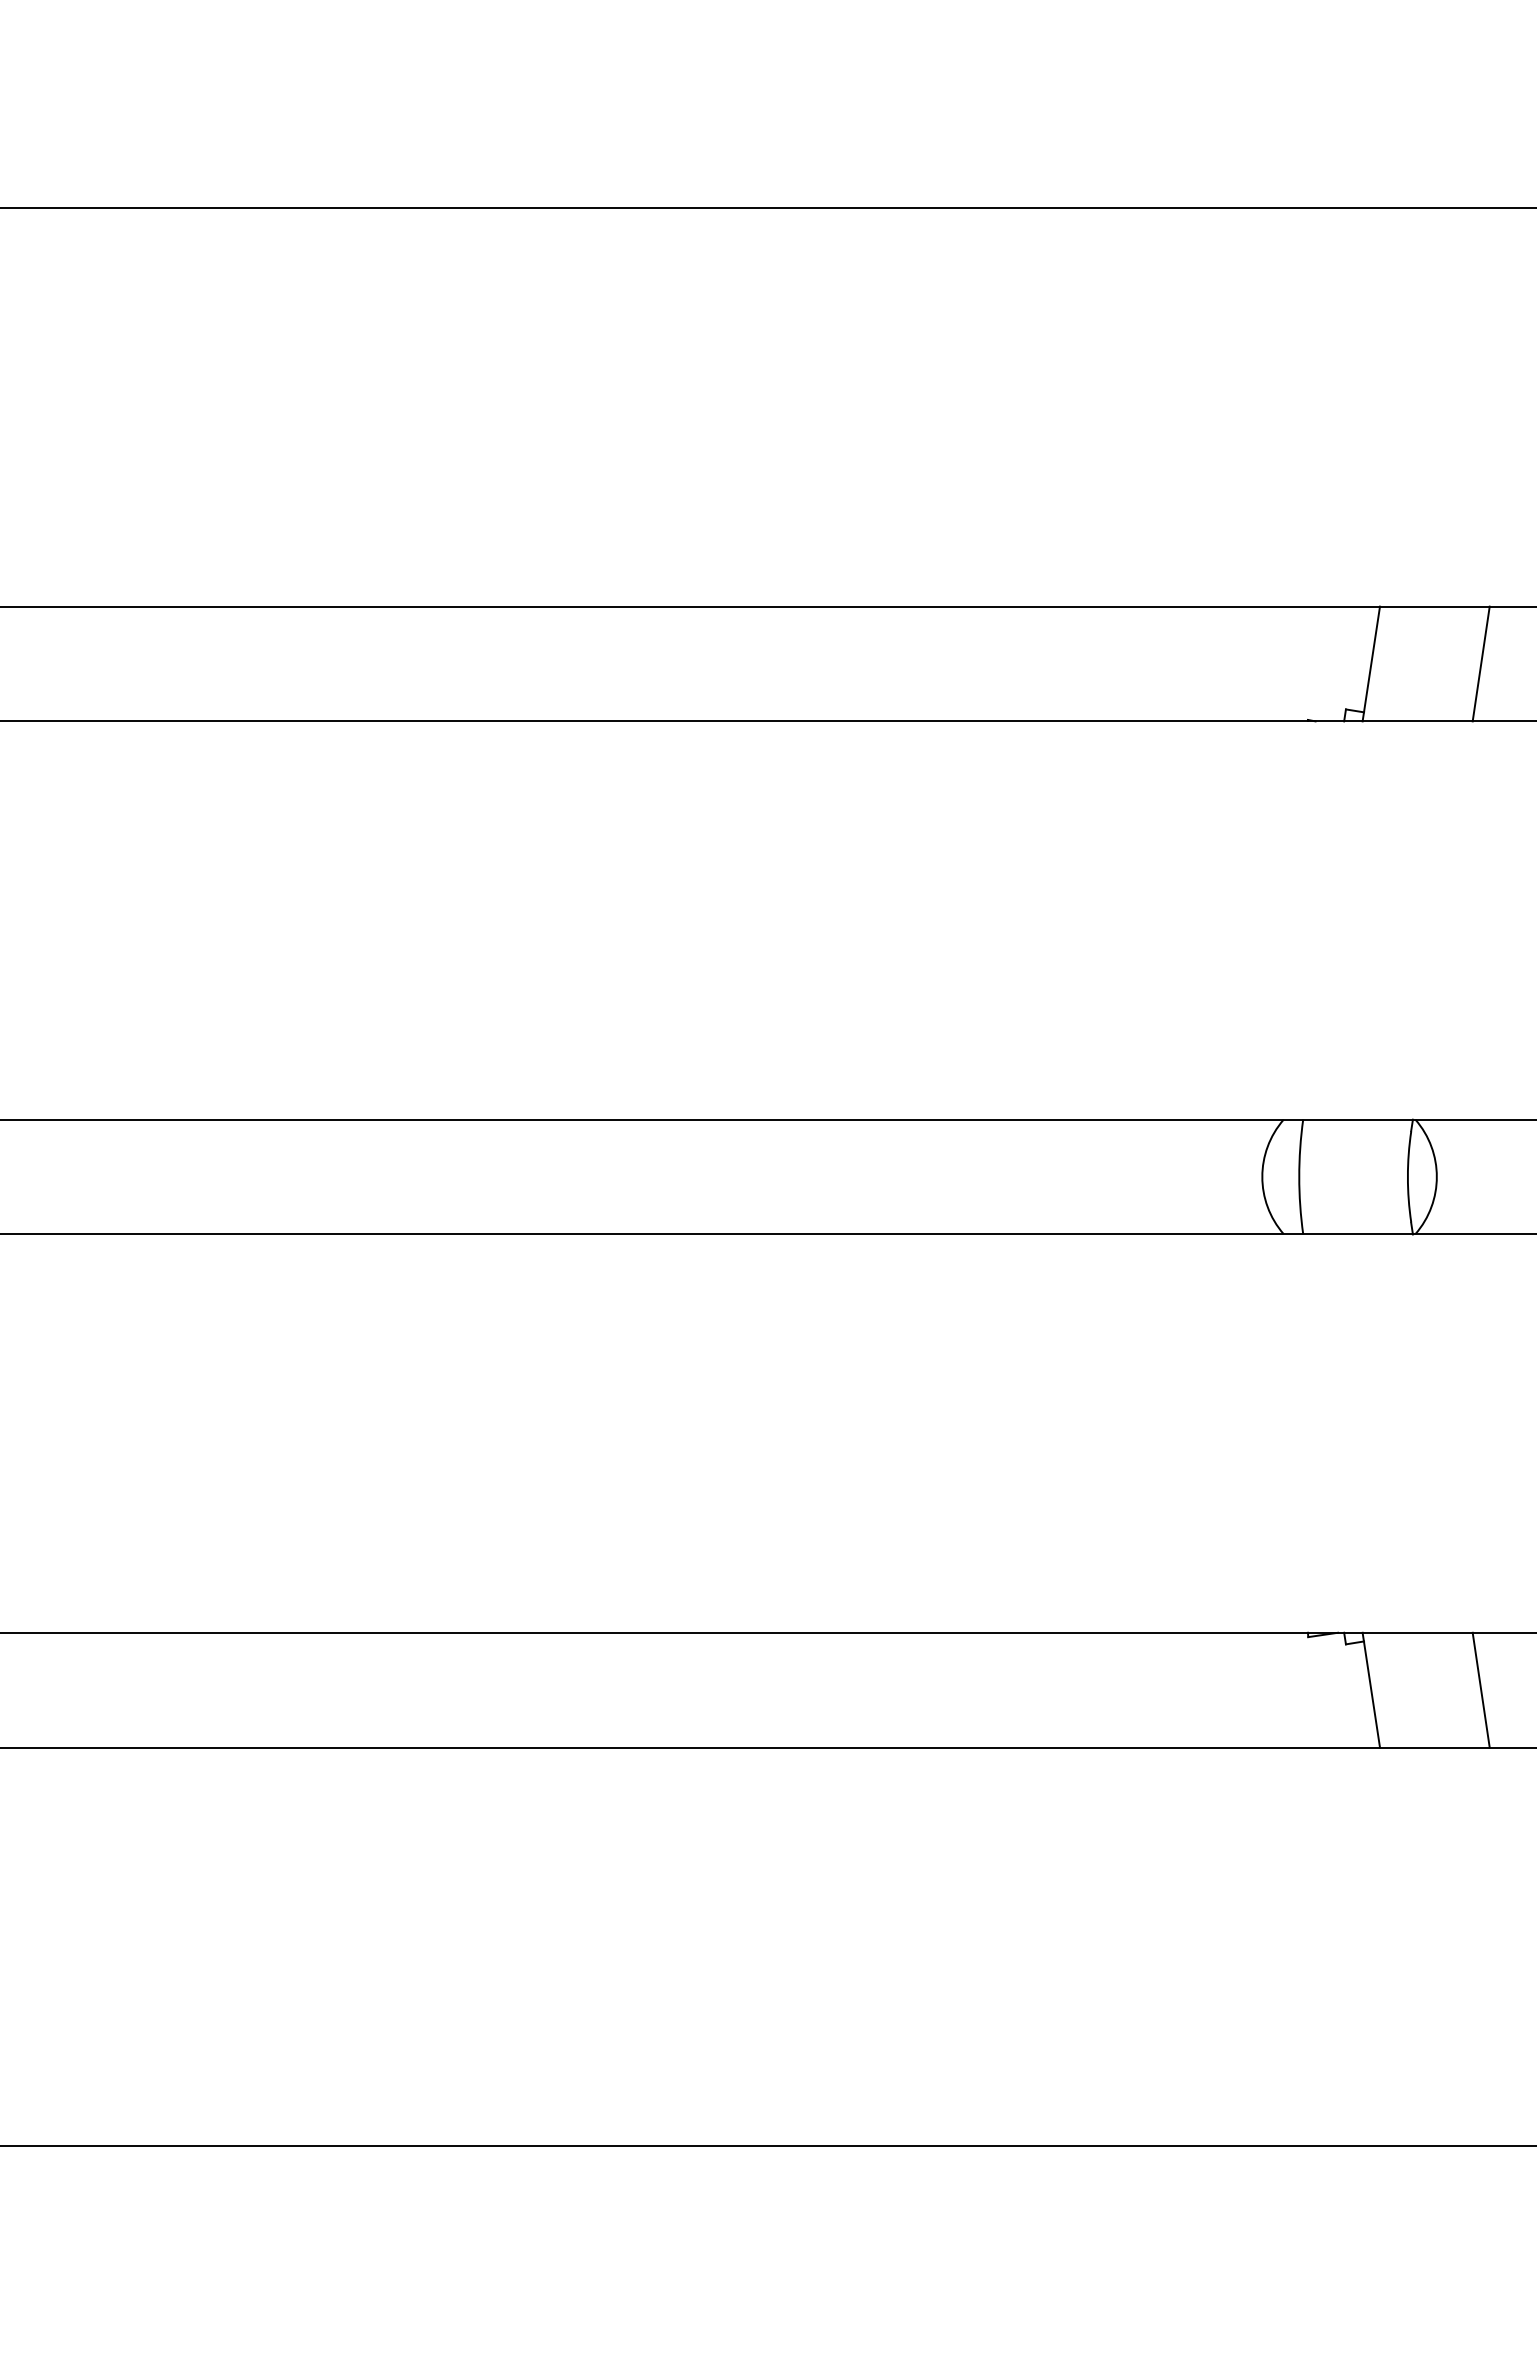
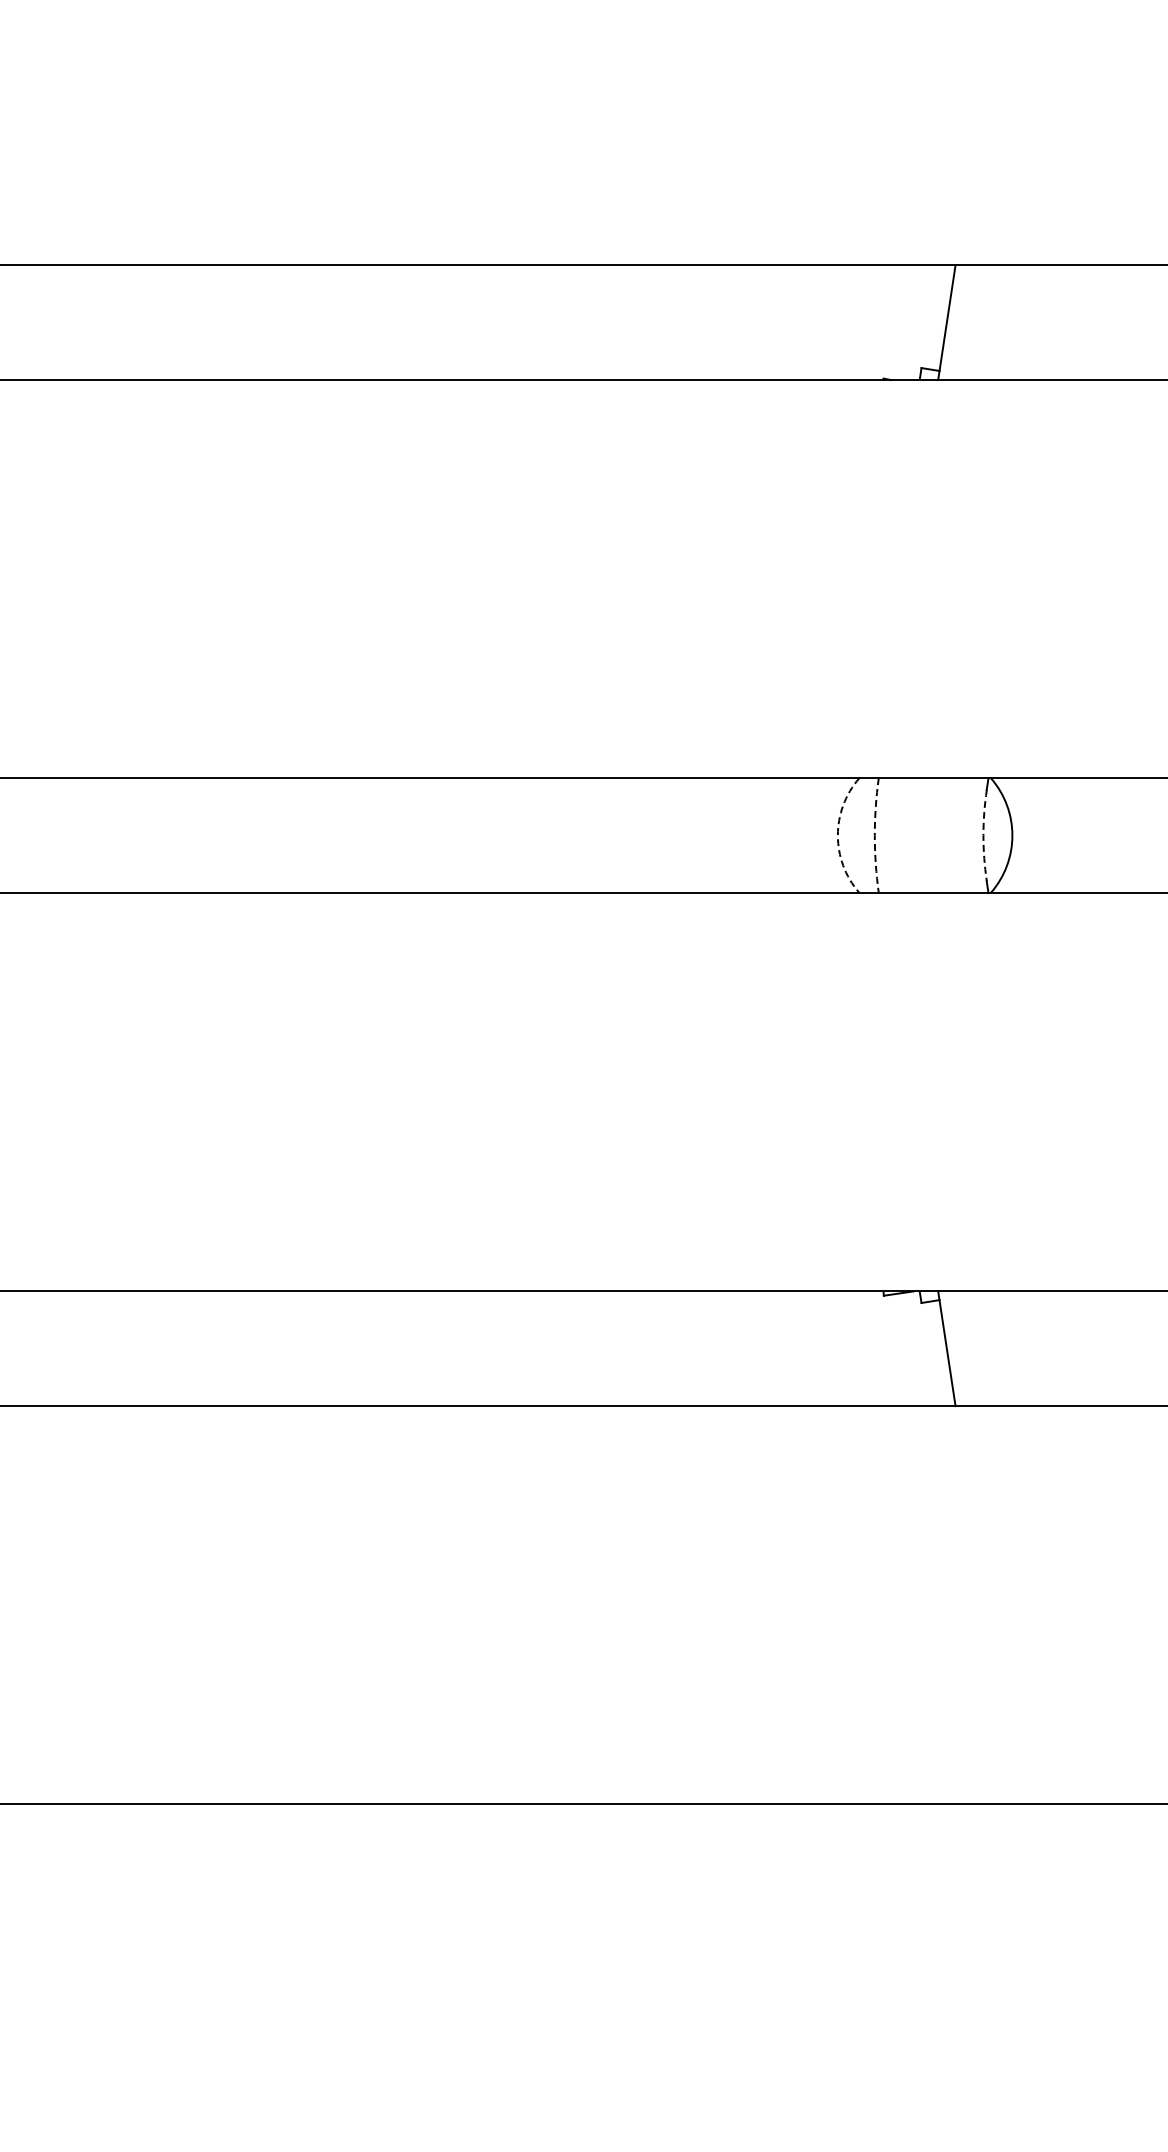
line: (1480, 663) -> (1056, 322), removed
arc: (1262, 1176) -> (838, 835), solid -> dashed
arc: (1299, 1176) -> (875, 835), solid -> dashed
arc: (1407, 1176) -> (983, 835), solid -> dashed
line: (1480, 1689) -> (1056, 1348), removed

